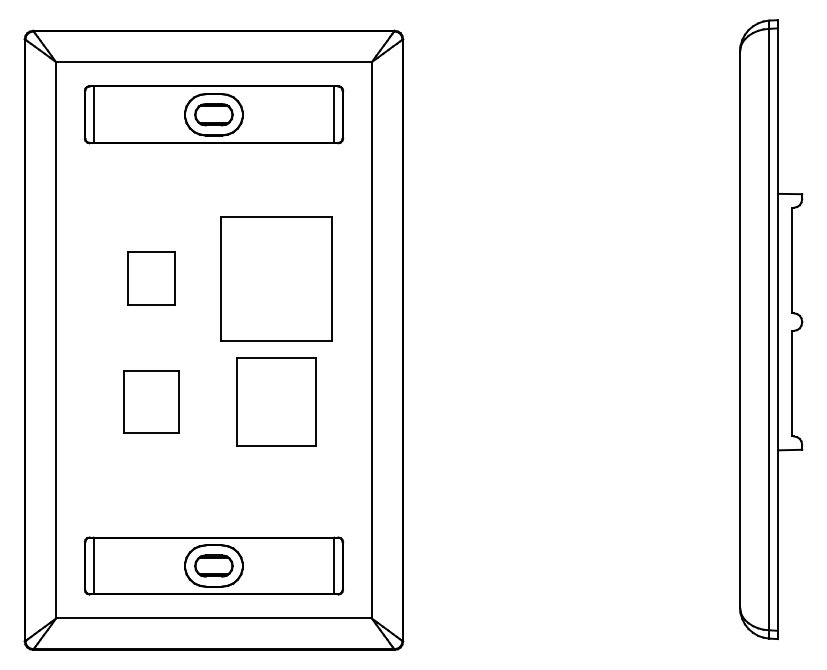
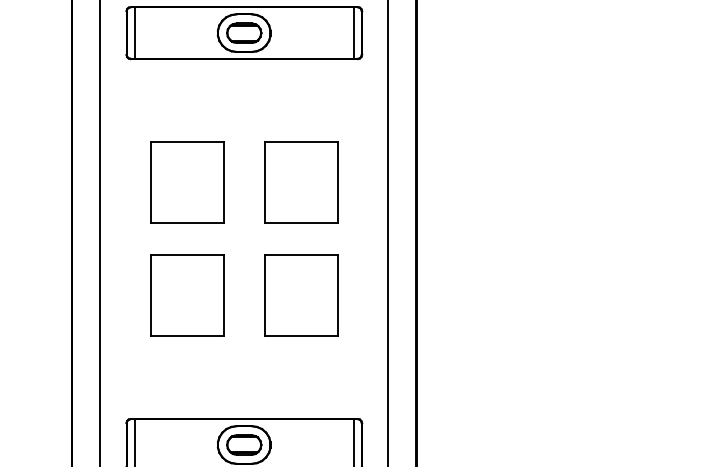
part: (151, 278) -> (187, 182), size x1.67
part: (276, 278) -> (301, 182), size x0.71
part: (151, 401) -> (187, 294), size x1.43

